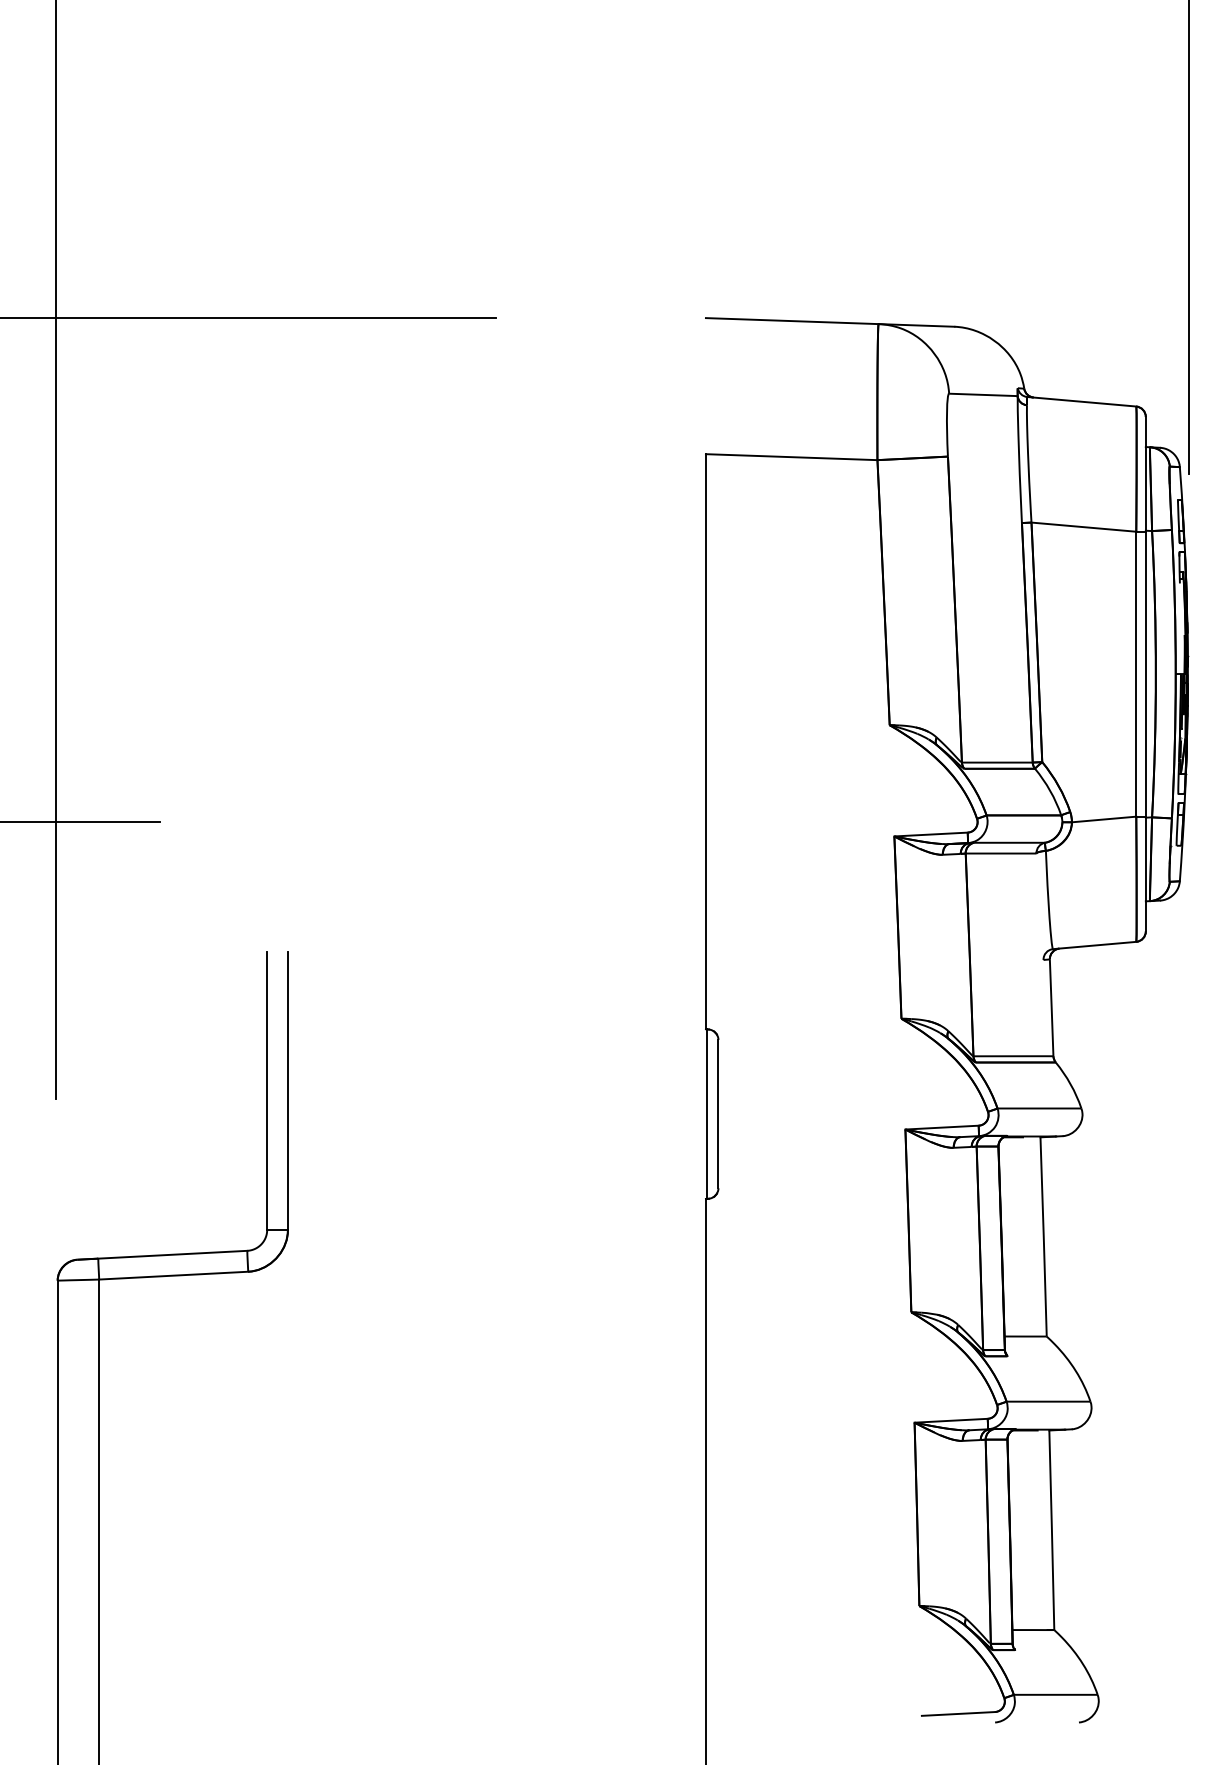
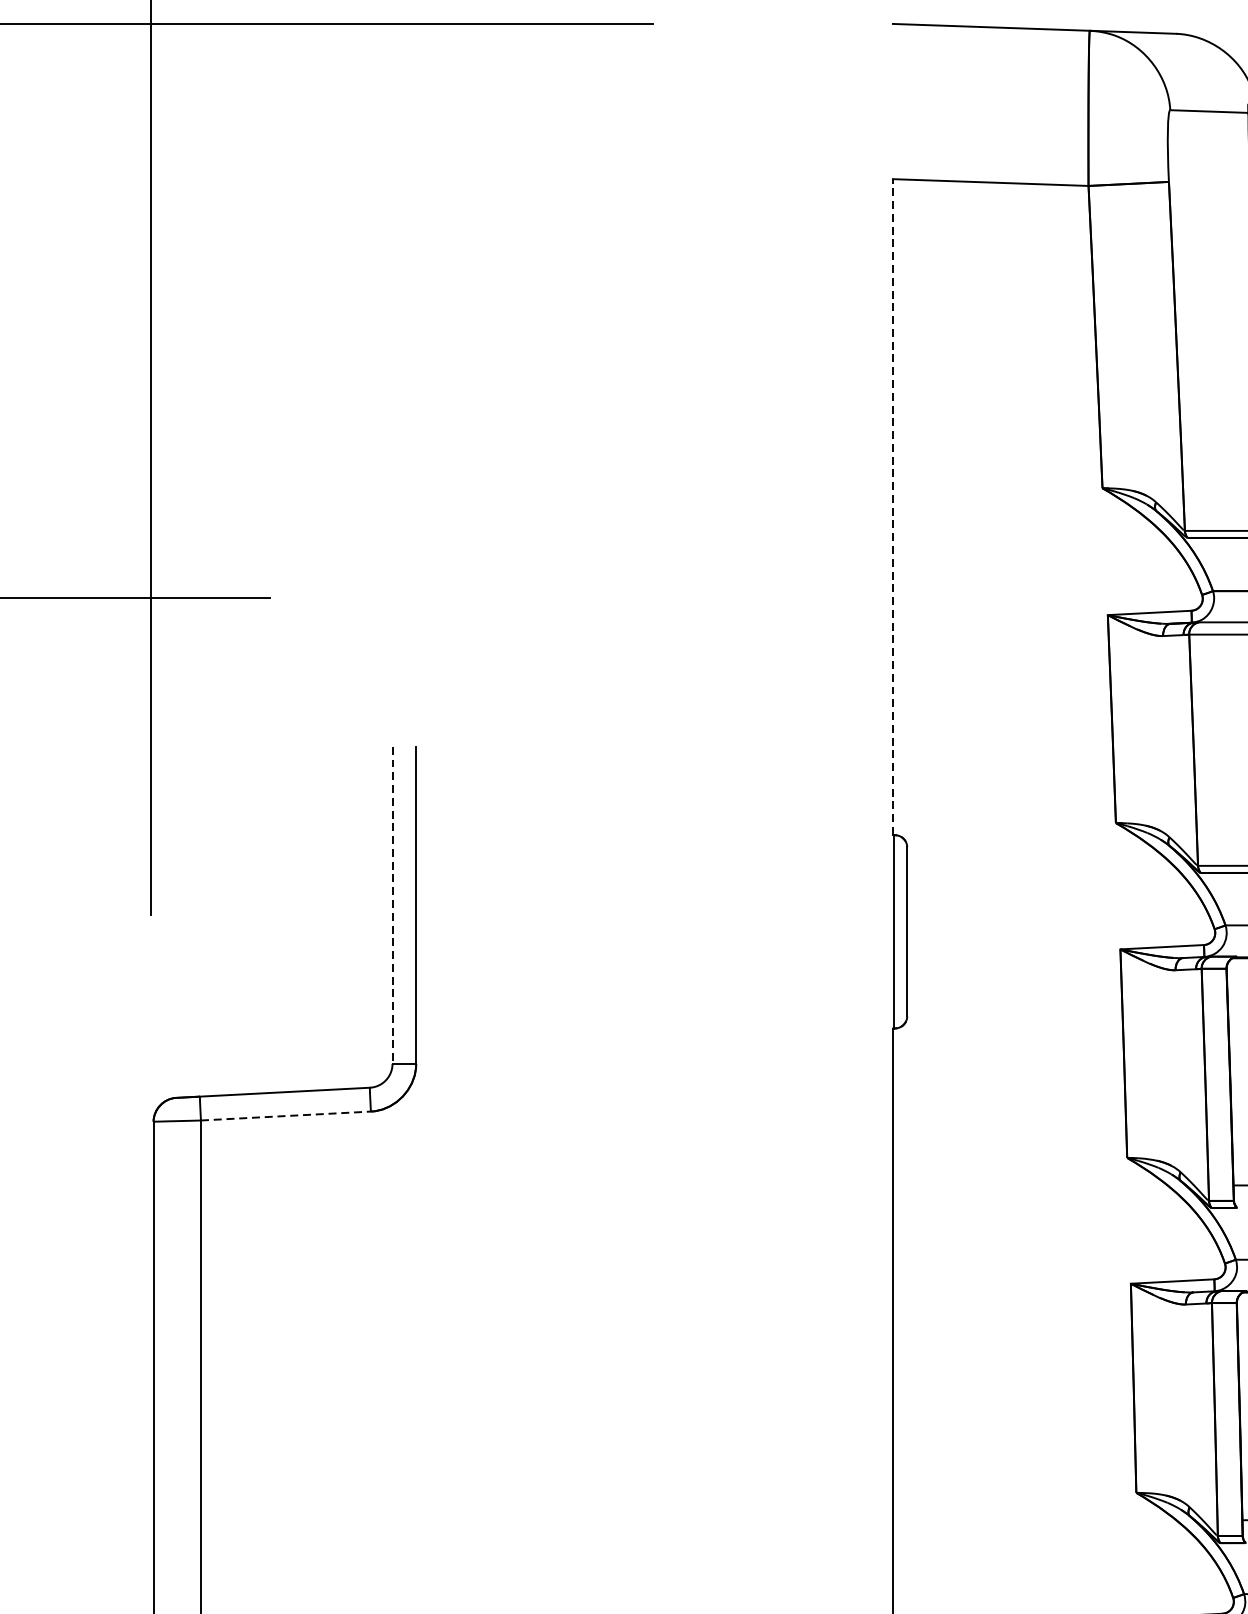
line: (705, 741) -> (892, 506), solid -> dashed
line: (267, 1091) -> (392, 906), solid -> dashed
line: (173, 1275) -> (285, 1115), solid -> dashed

